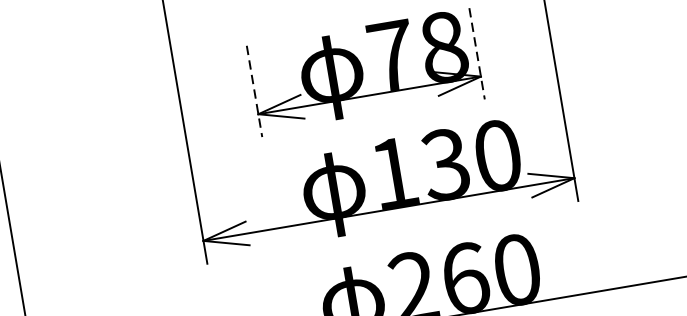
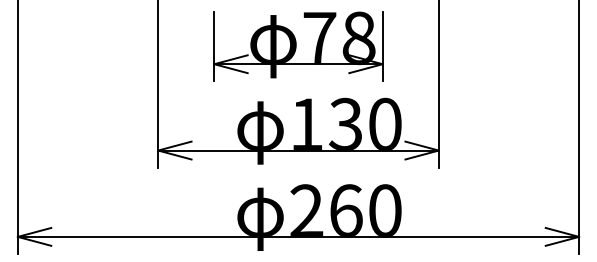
line: (476, 53) -> (382, 46), dashed -> solid
line: (254, 90) -> (214, 46), dashed -> solid

